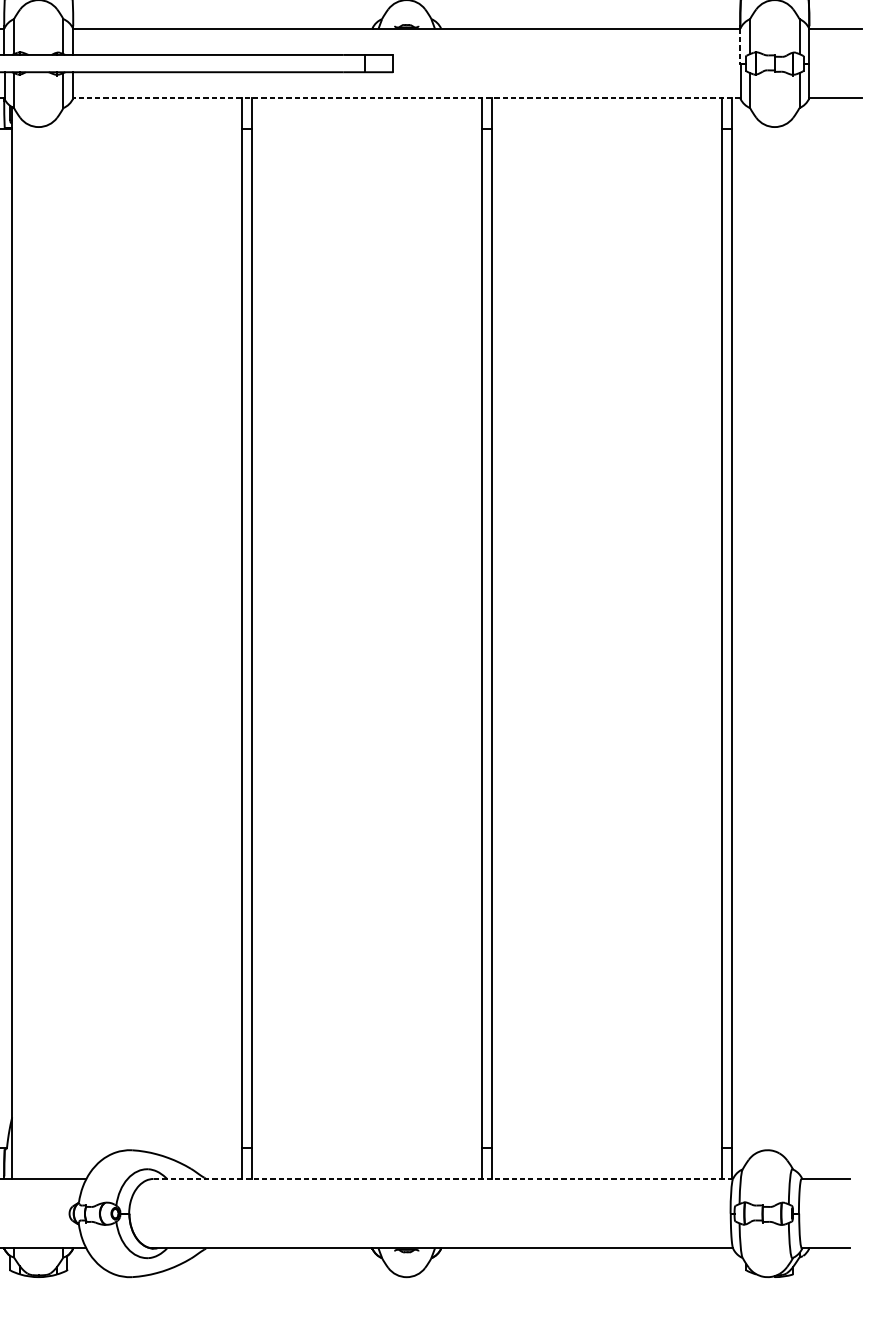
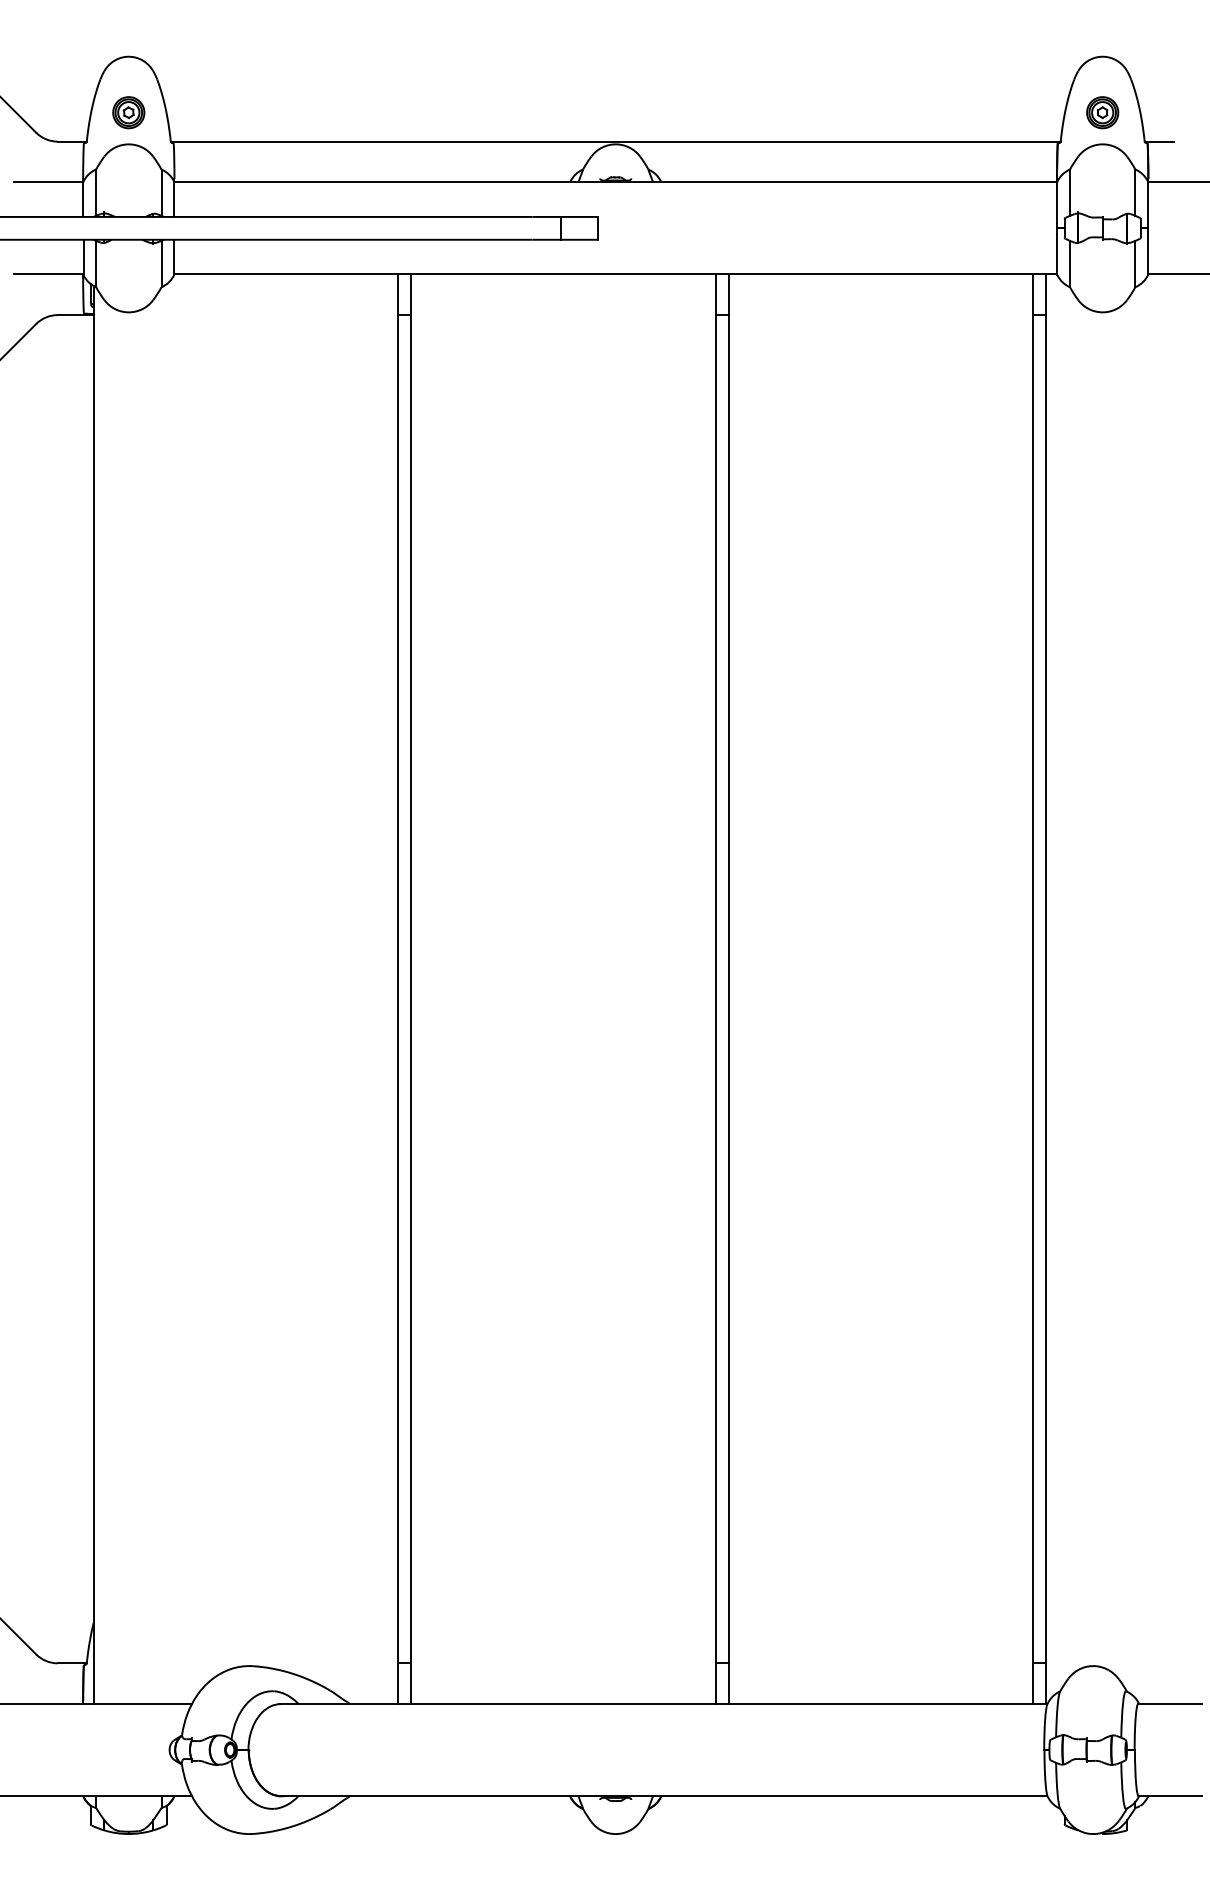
line: (740, 46) -> (1057, 205), dashed -> solid
line: (406, 98) -> (615, 274), dashed -> solid
line: (442, 1179) -> (662, 1704), dashed -> solid

